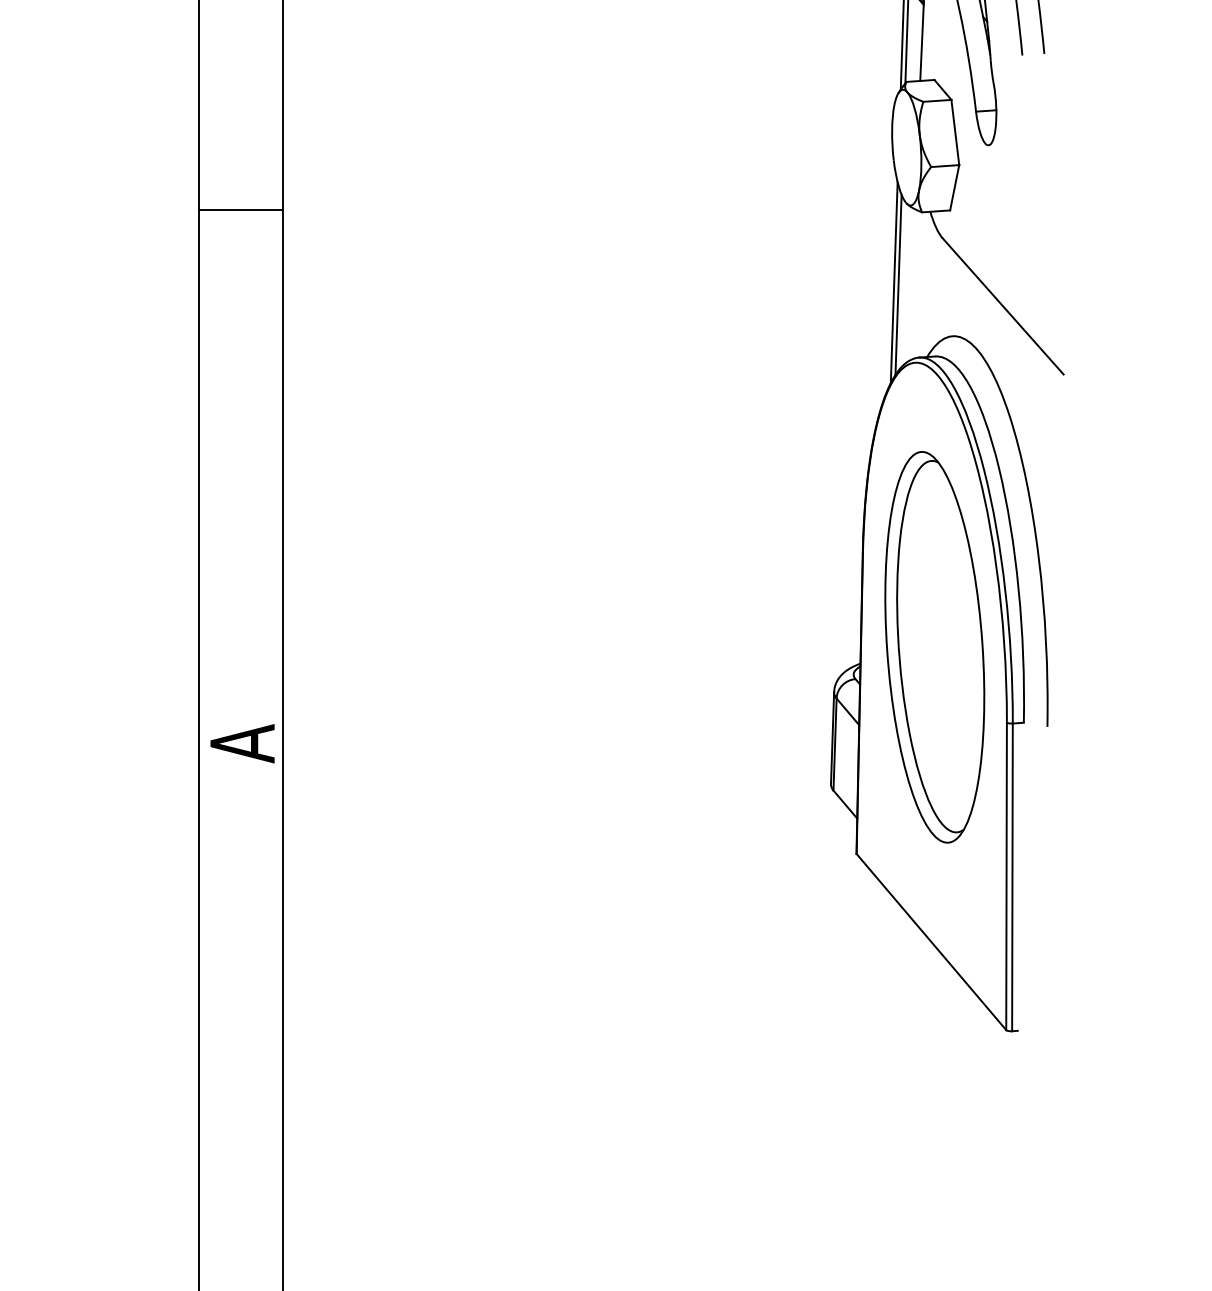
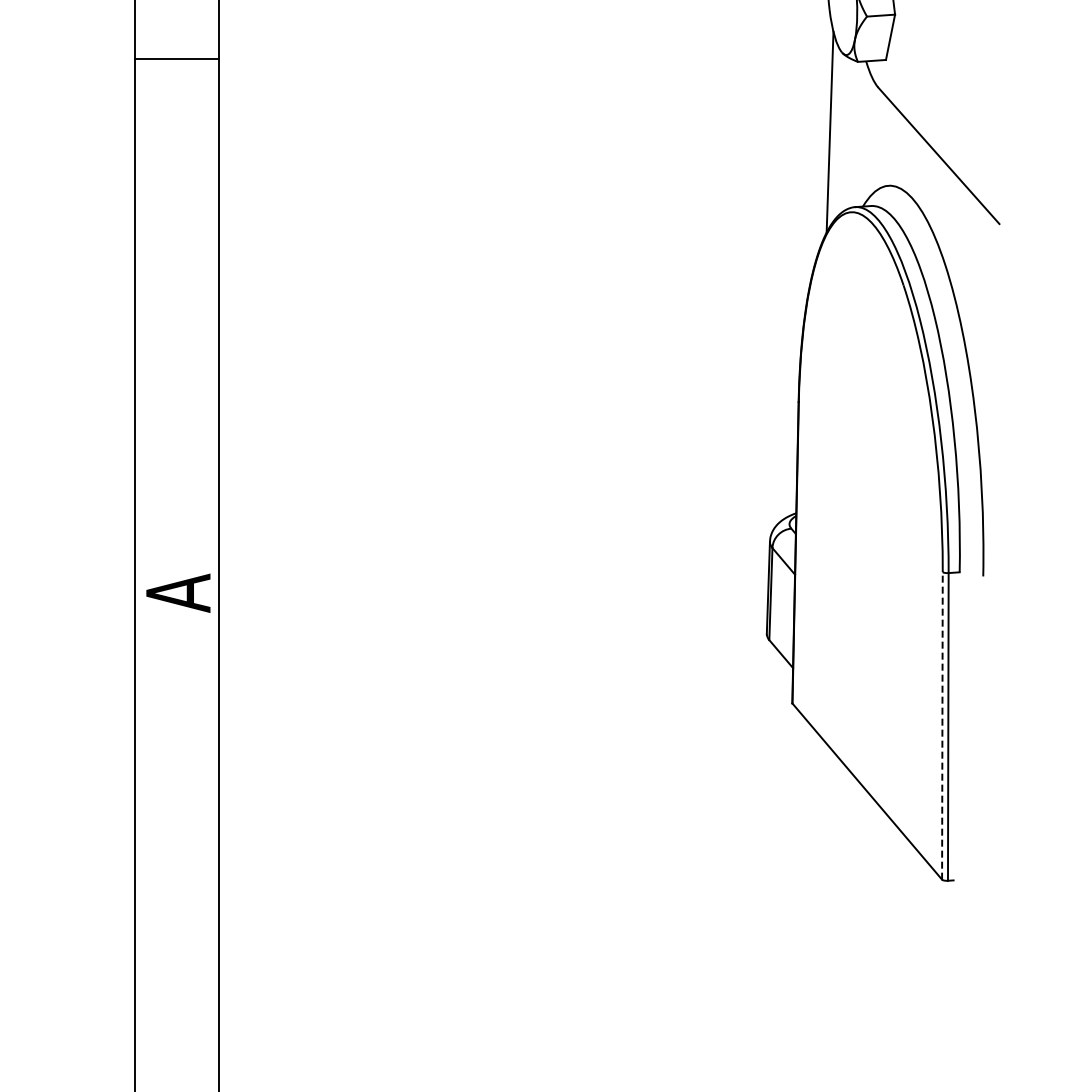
line: (898, 284) -> (834, 134), removed
part: (934, 647) -> (870, 497), removed
line: (1006, 876) -> (942, 726), solid -> dashed

